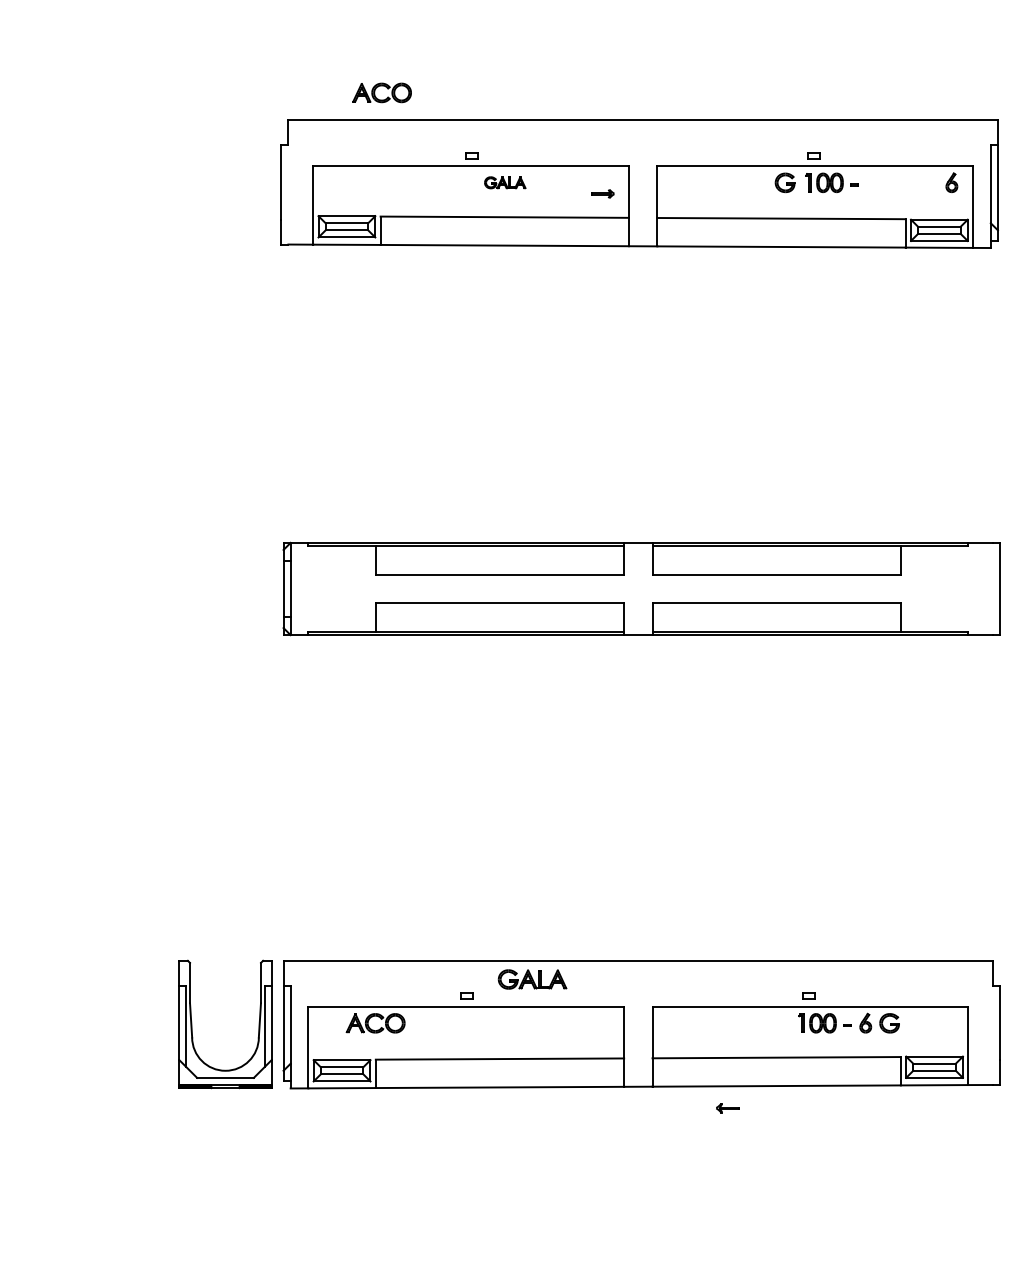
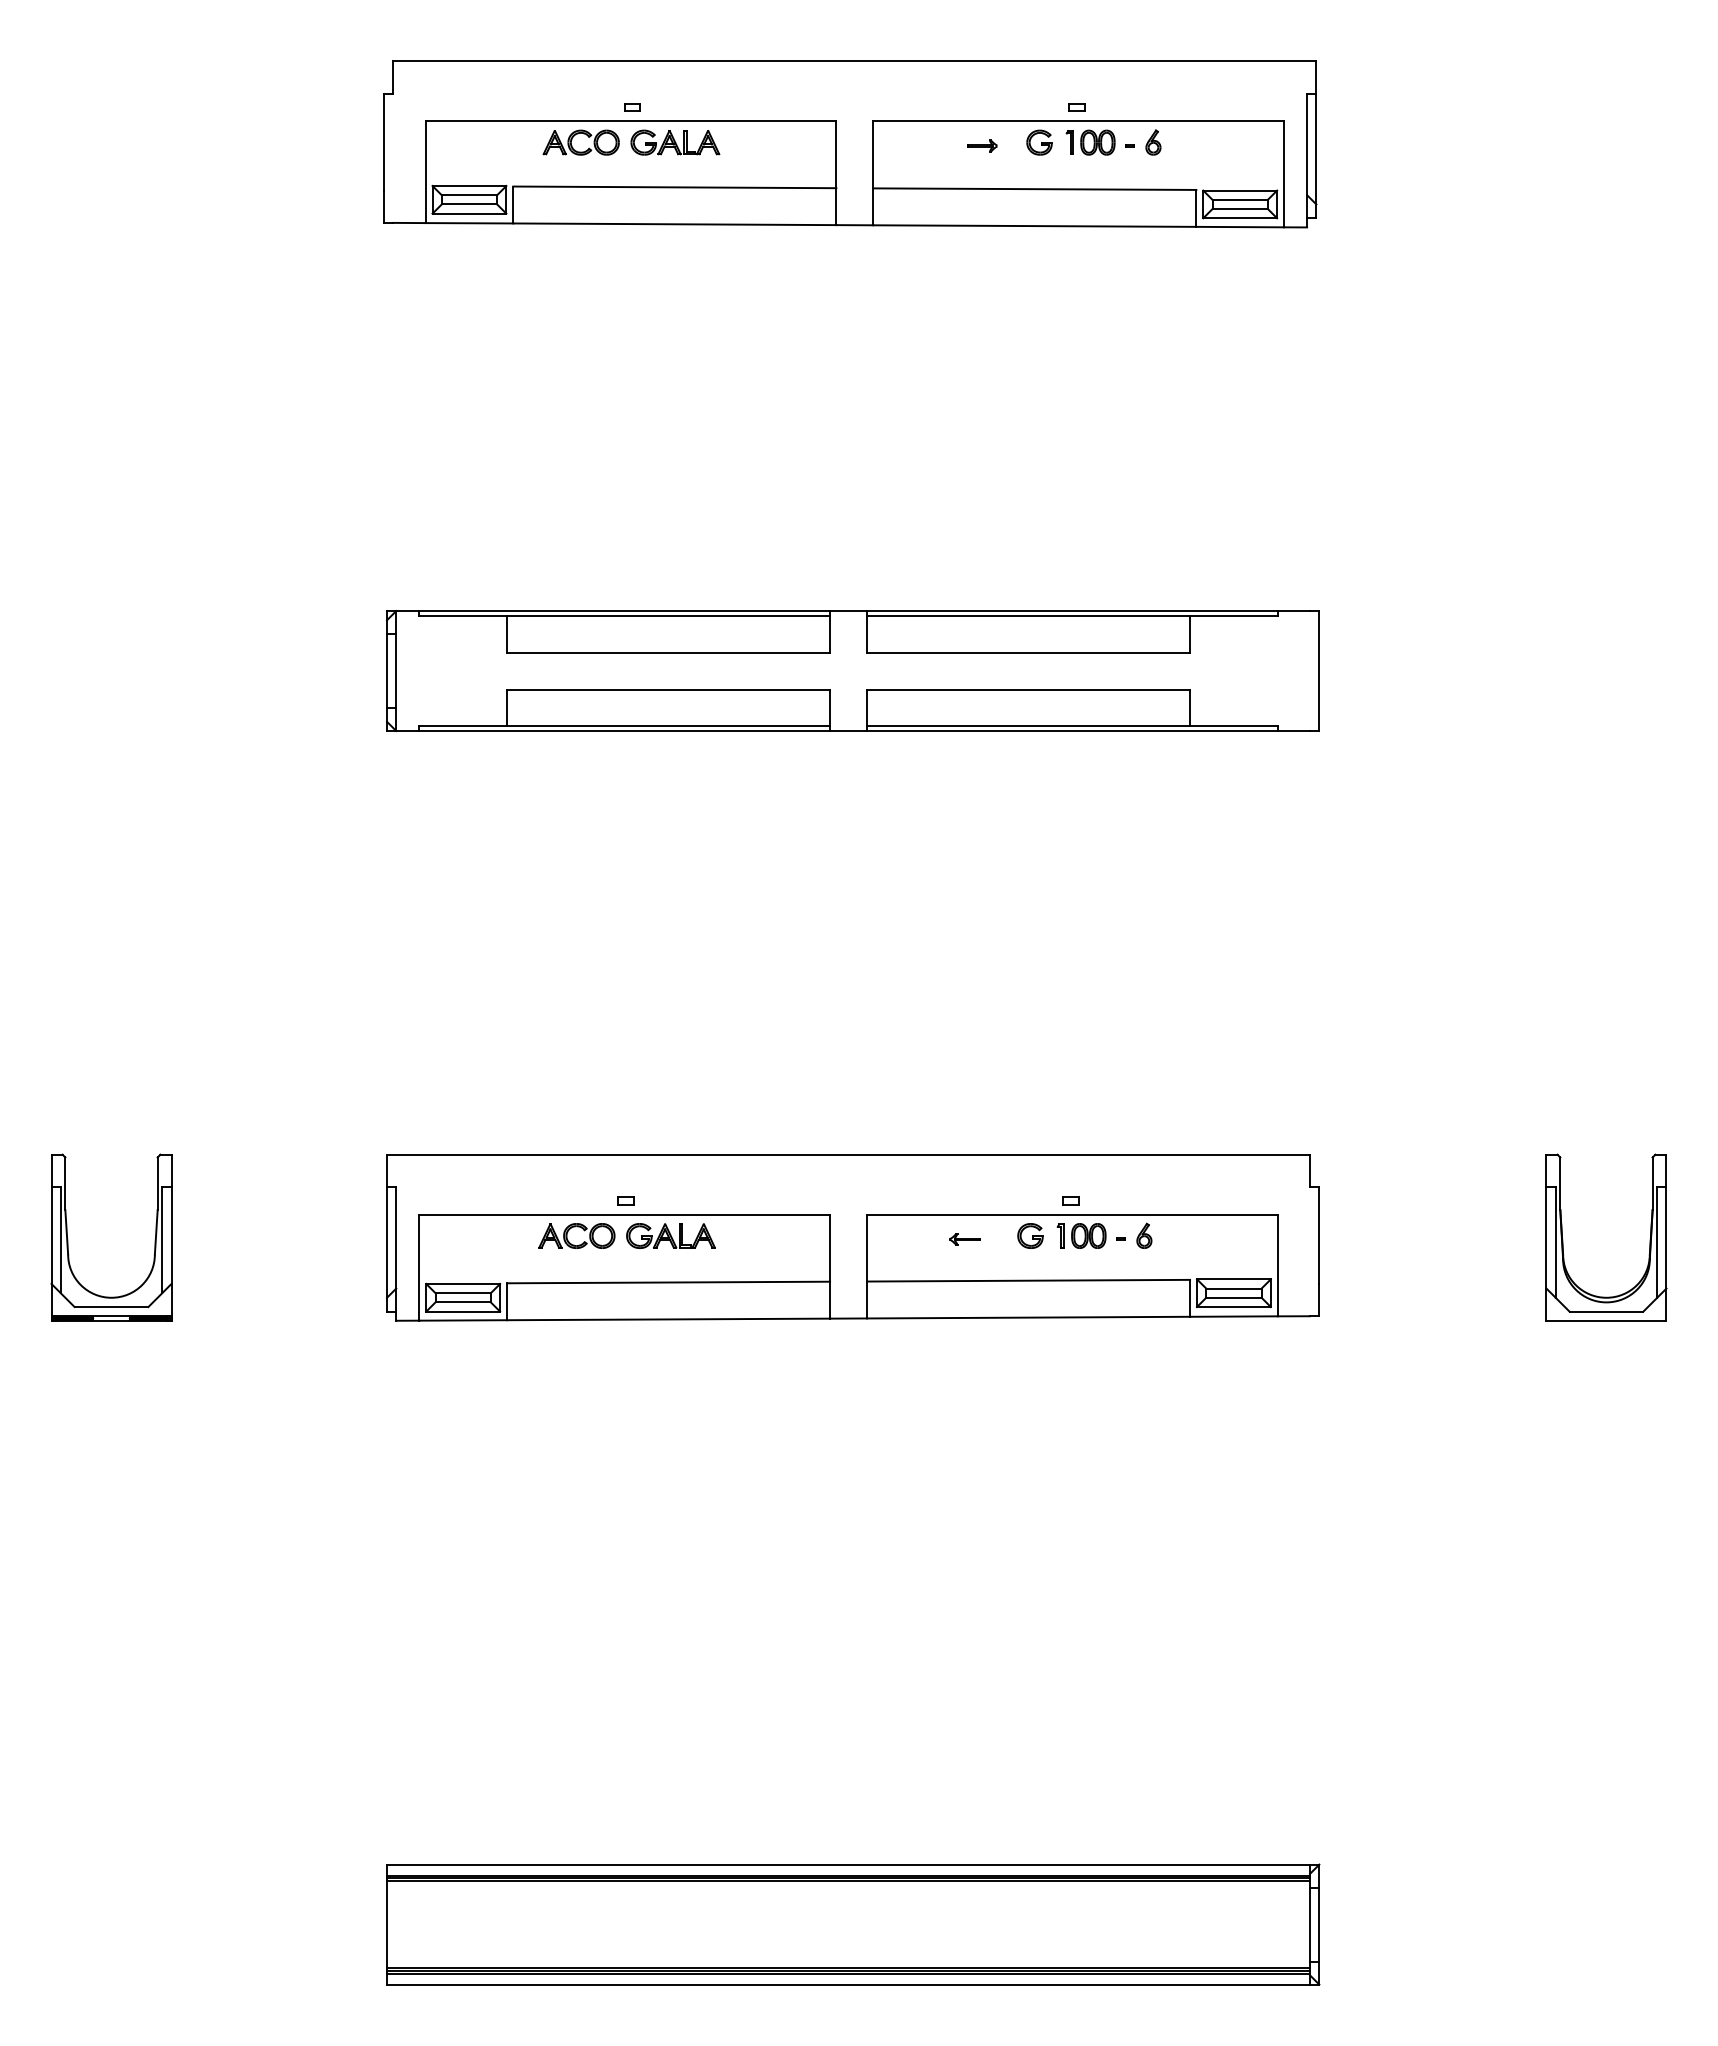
part: (380, 86) -> (578, 134), moved
part: (505, 182) -> (675, 142), size x1.67
part: (951, 182) -> (1153, 142), moved
part: (602, 193) -> (982, 145), moved
part: (532, 979) -> (670, 1235), moved
part: (375, 1016) -> (576, 1227), moved
part: (889, 1022) -> (1030, 1235), moved
part: (192, 1025) -> (68, 1239), moved
part: (727, 1108) -> (964, 1239), moved

